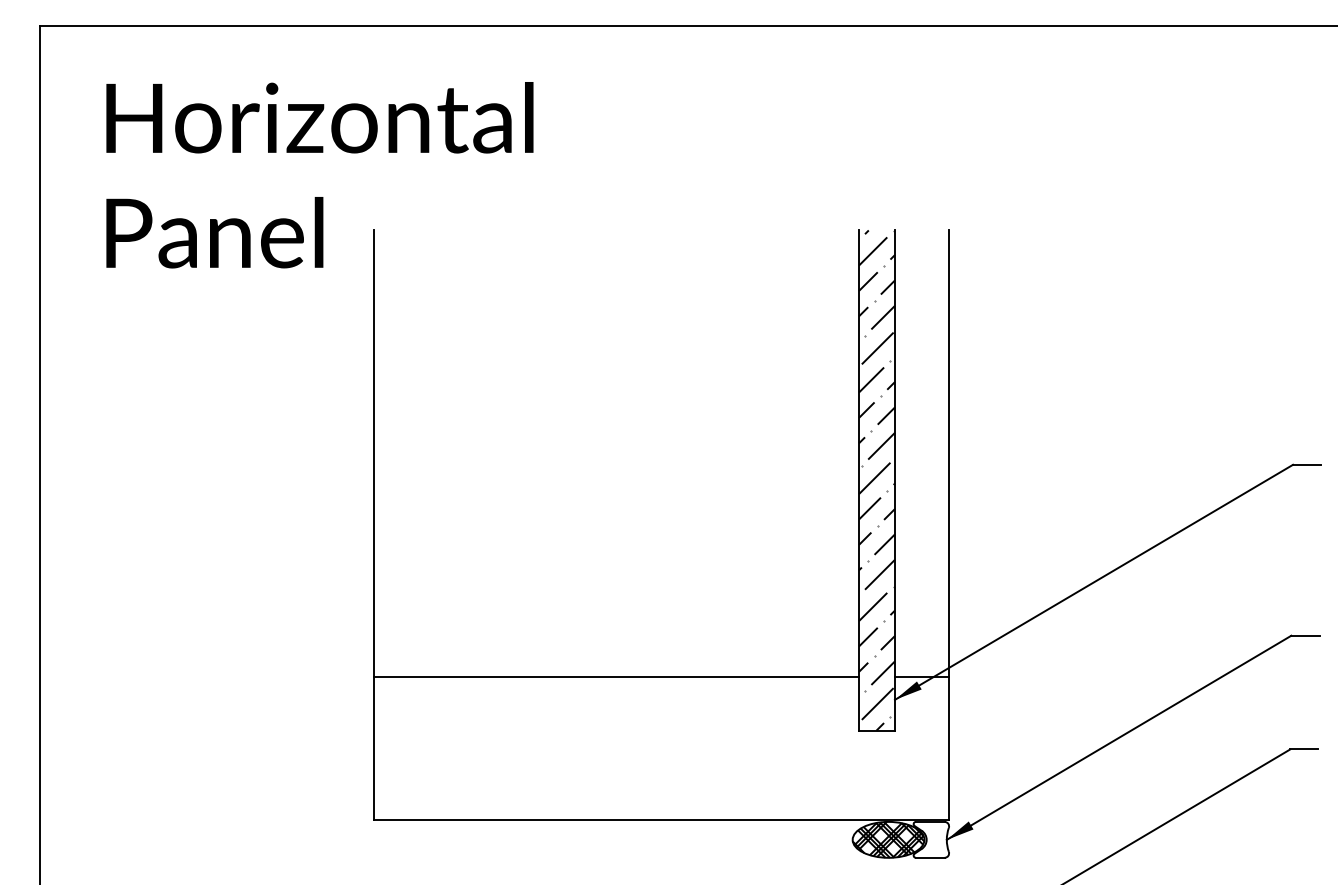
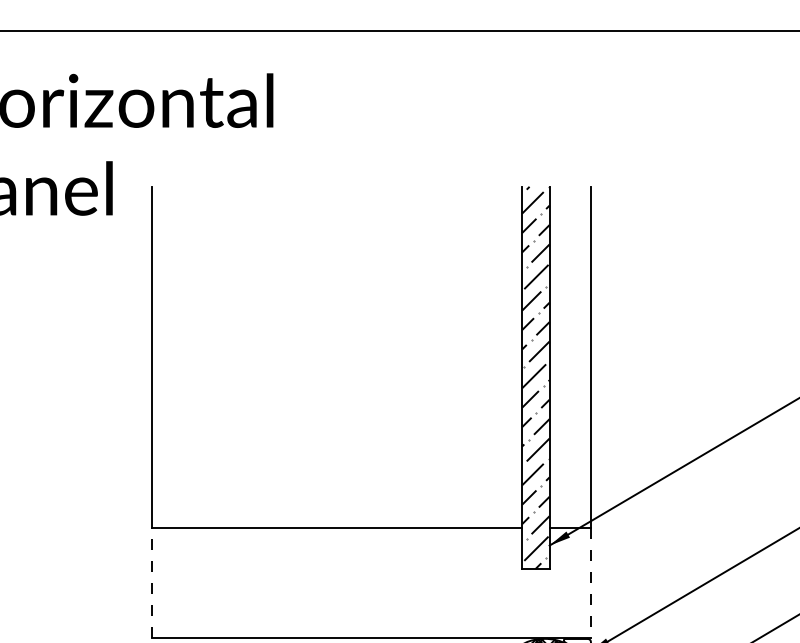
line: (374, 748) -> (151, 582), solid -> dashed
line: (948, 748) -> (590, 582), solid -> dashed

